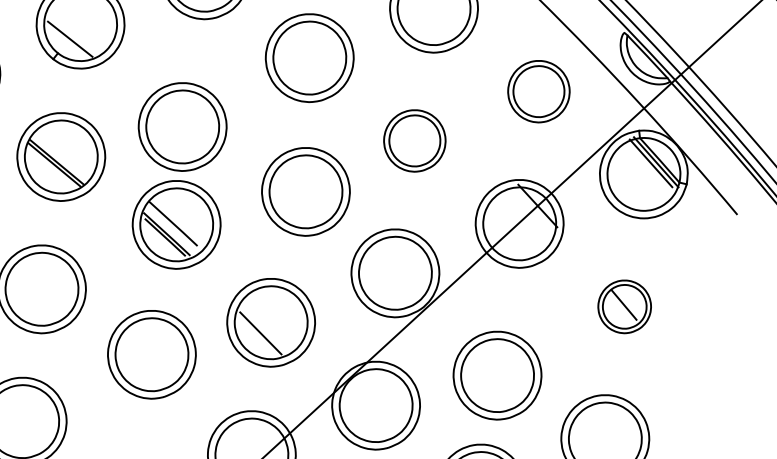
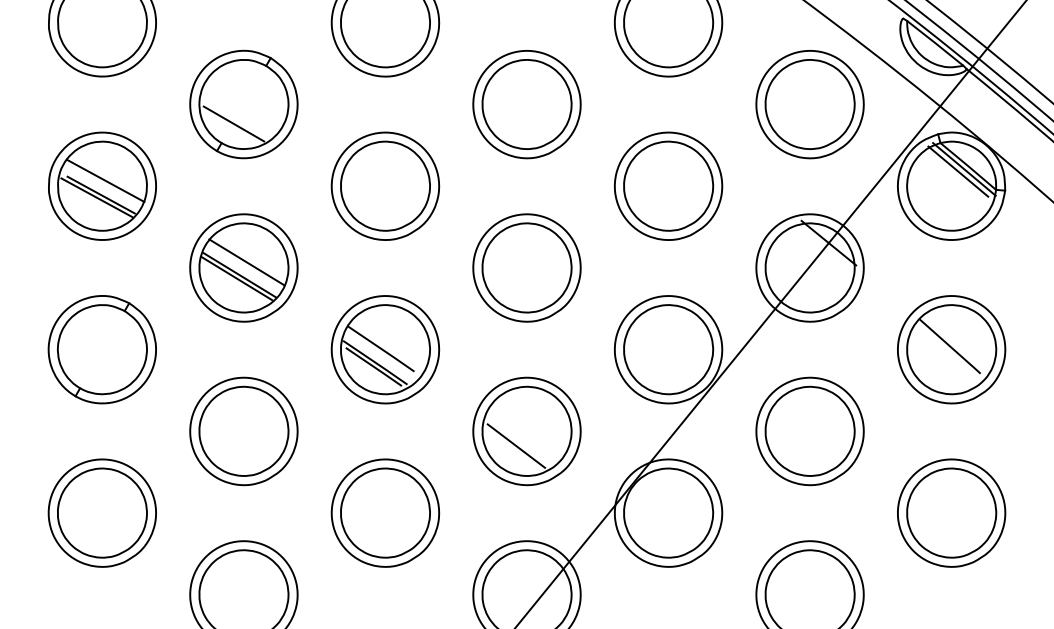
part: (538, 91) -> (809, 104), size x1.43
part: (182, 126) -> (385, 185), moved
part: (414, 140) -> (668, 185), size x1.43
line: (64, 152) -> (246, 262), added
part: (305, 191) -> (526, 267), moved
part: (176, 224) -> (385, 349), moved
part: (624, 306) -> (951, 349), size x1.67
part: (152, 354) -> (385, 512), moved
part: (497, 375) -> (809, 431), moved

